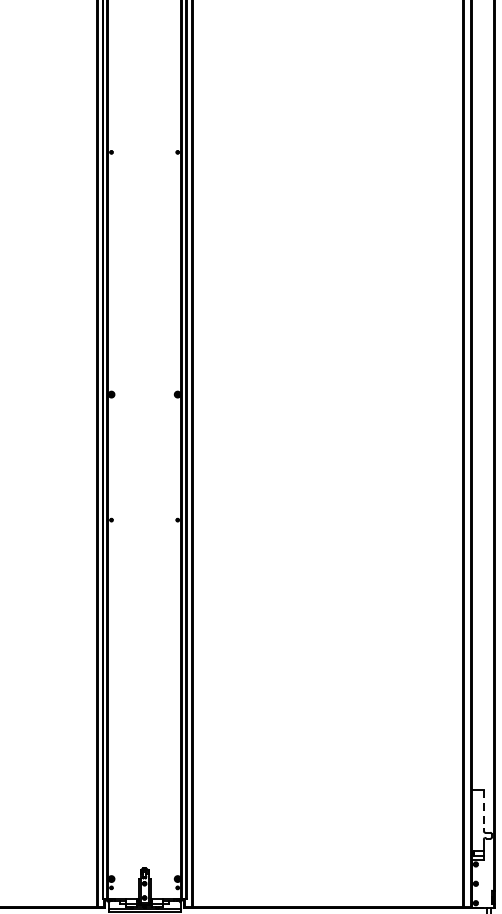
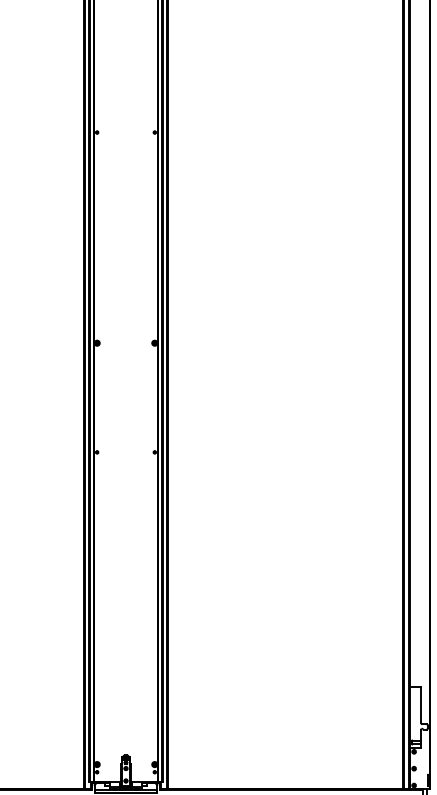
line: (484, 811) -> (421, 705), dashed -> solid

